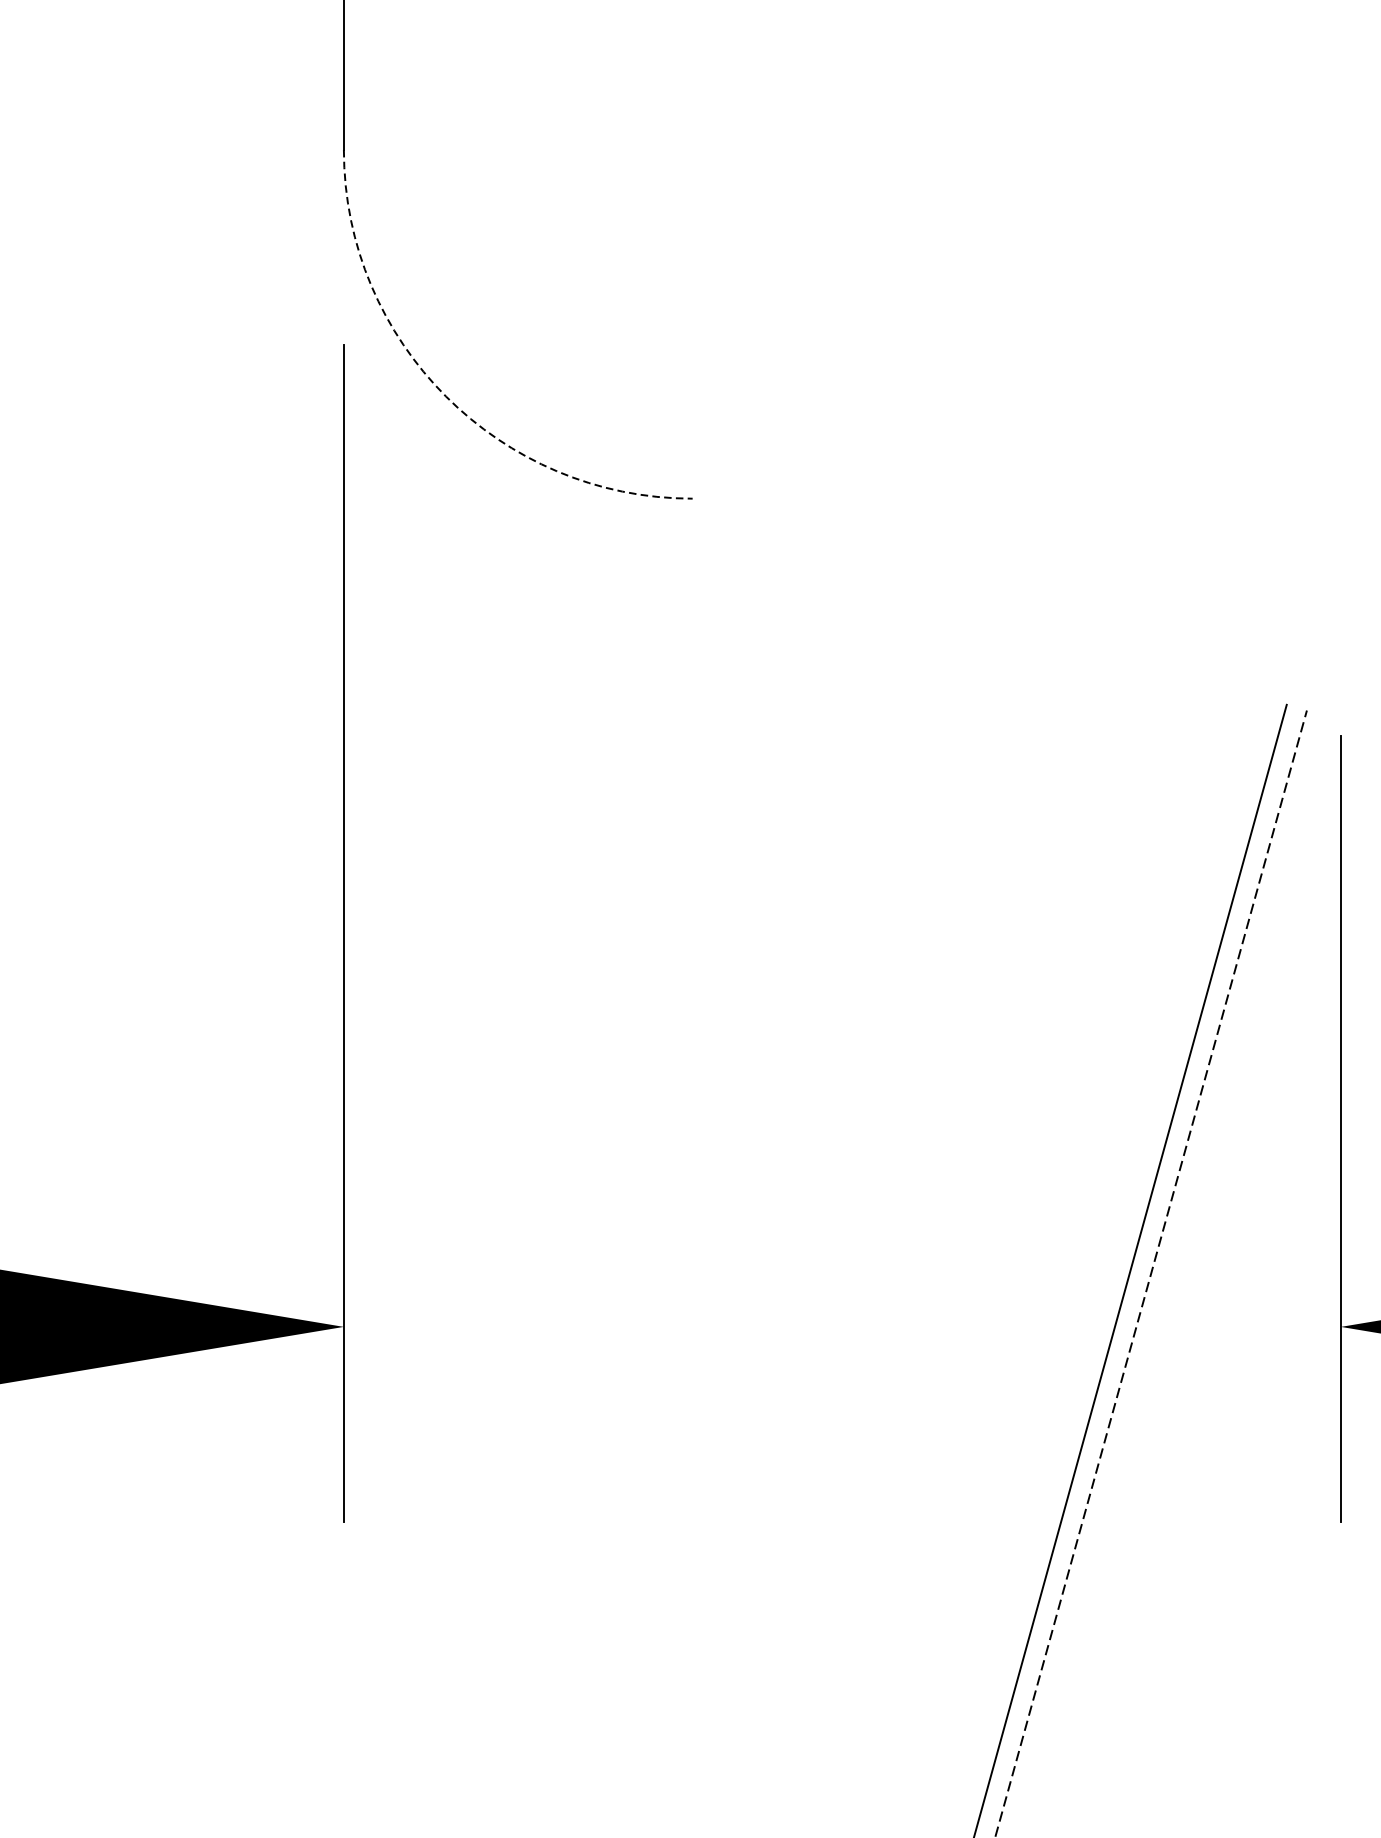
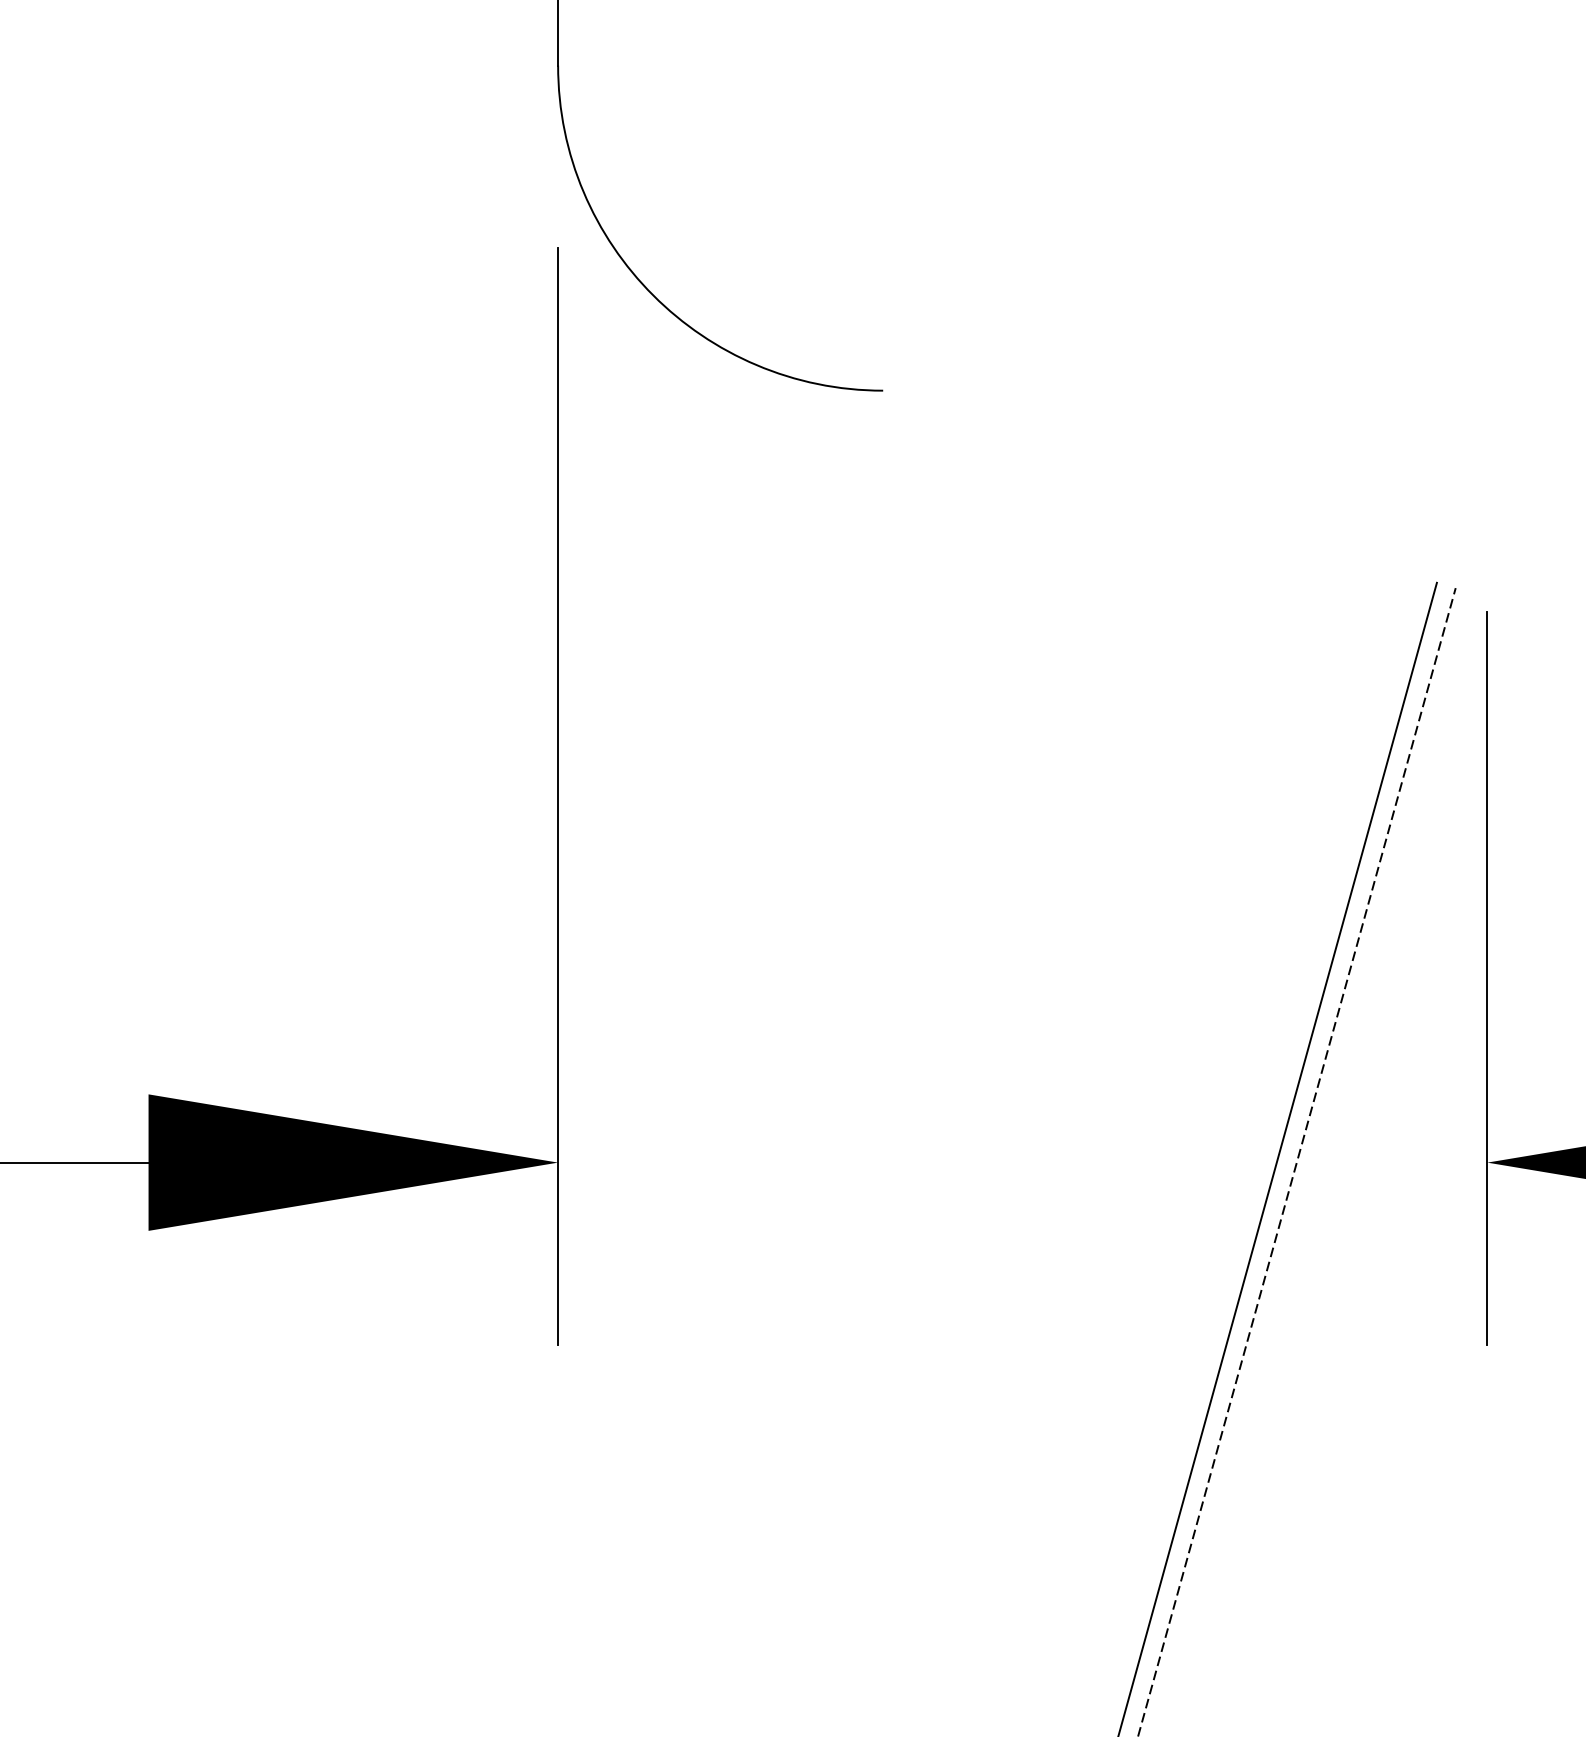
arc: (446, 396) -> (653, 295), dashed -> solid

